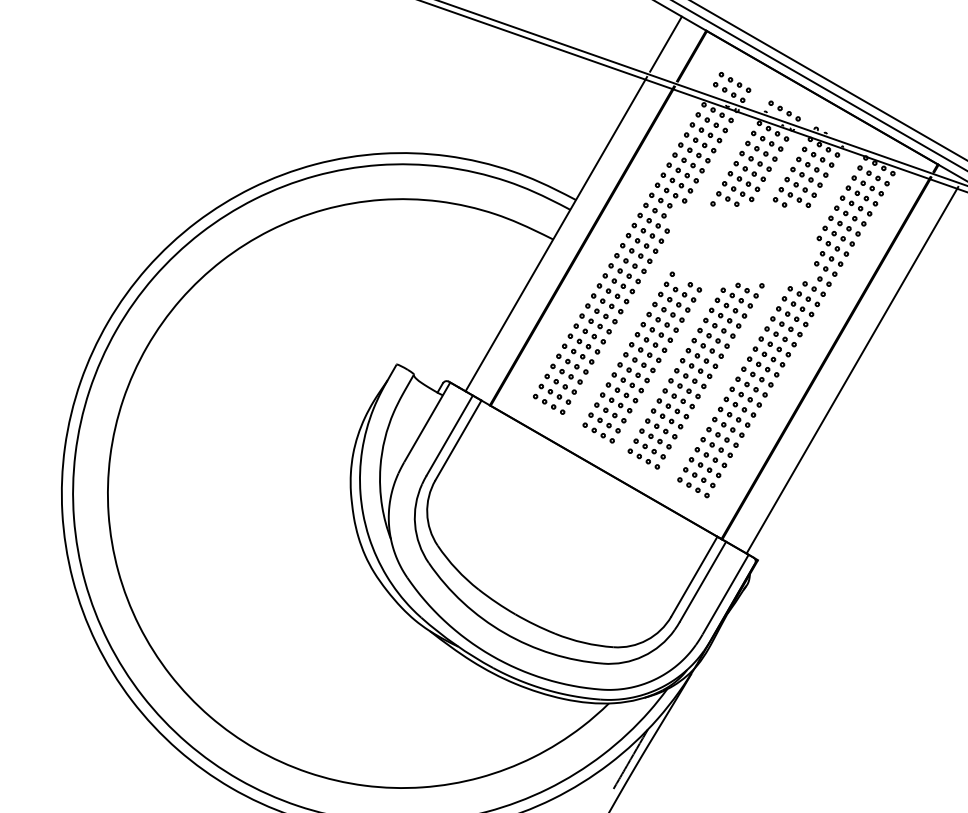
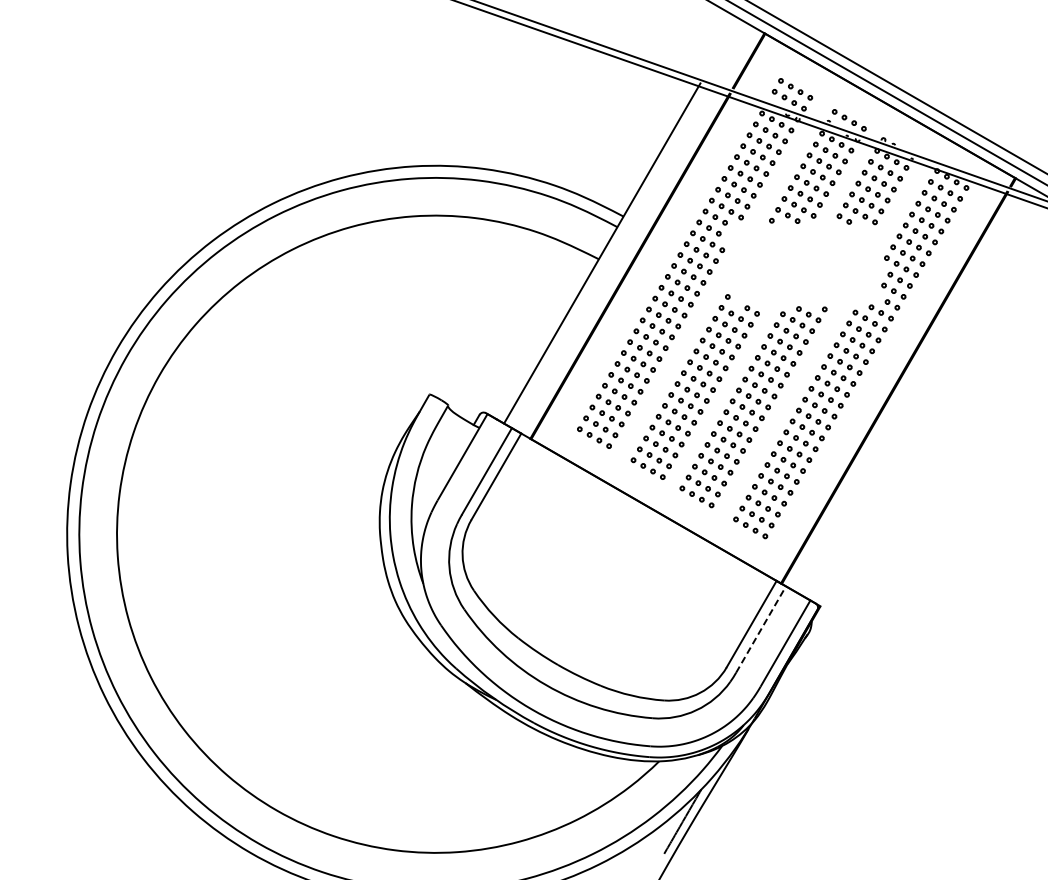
line: (665, 43) -> (720, 47), removed
line: (852, 369) -> (922, 400), removed
line: (703, 581) -> (761, 629), solid -> dashed

